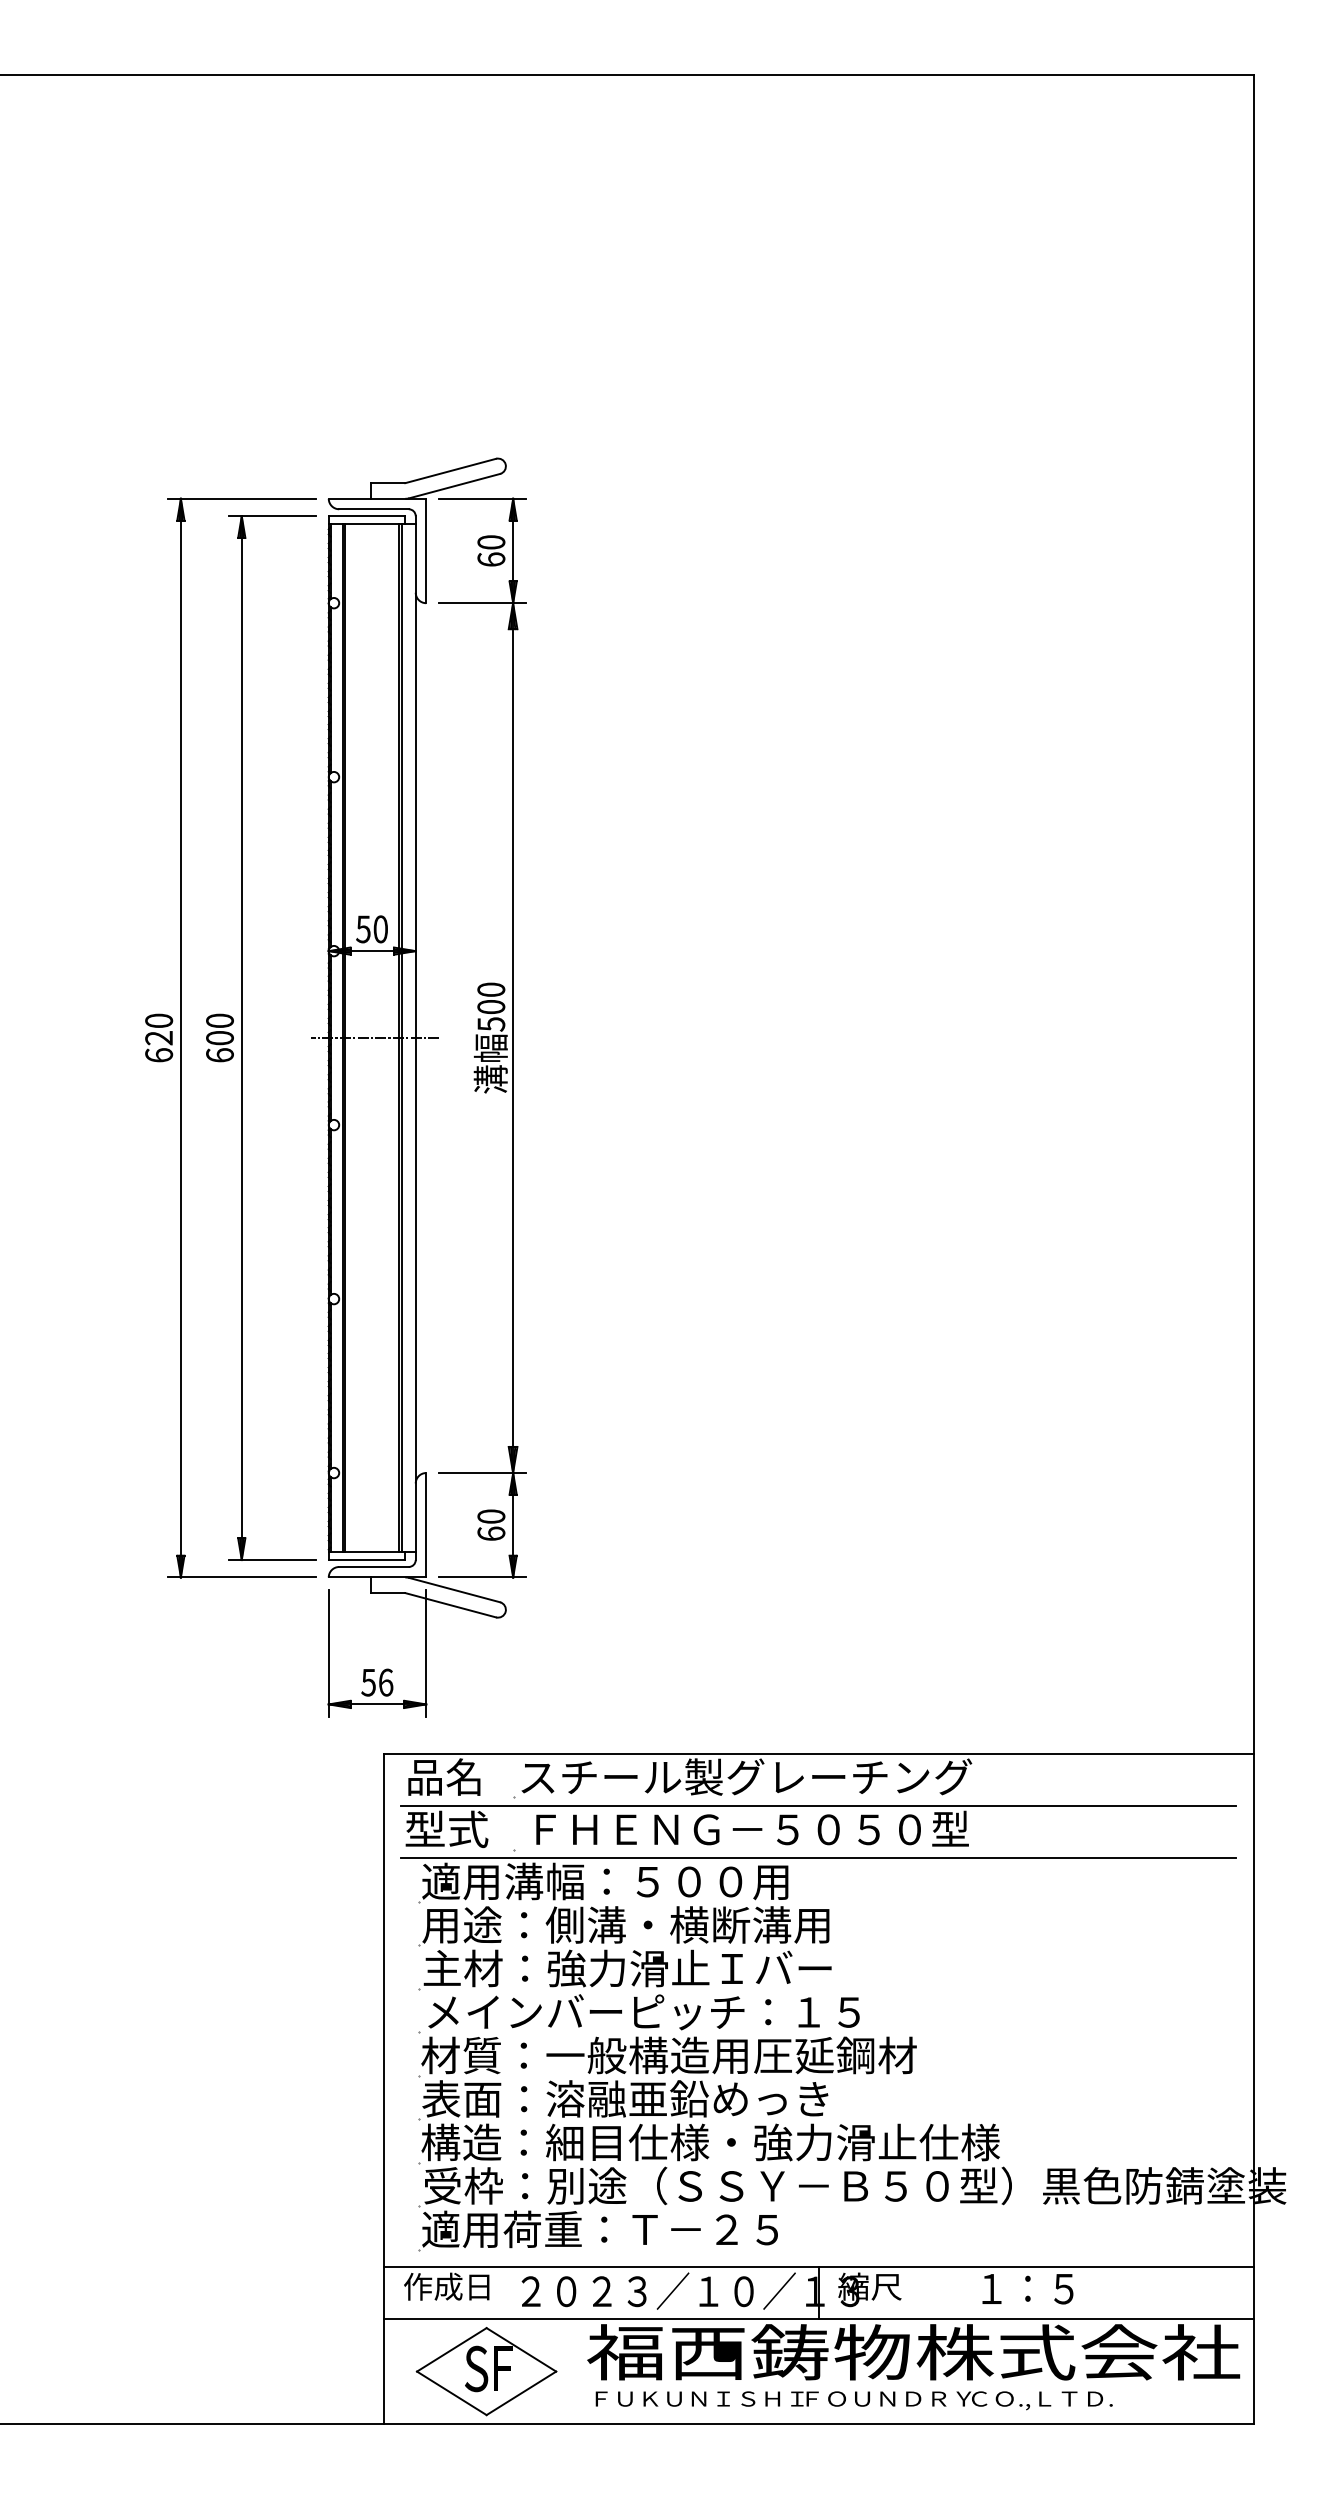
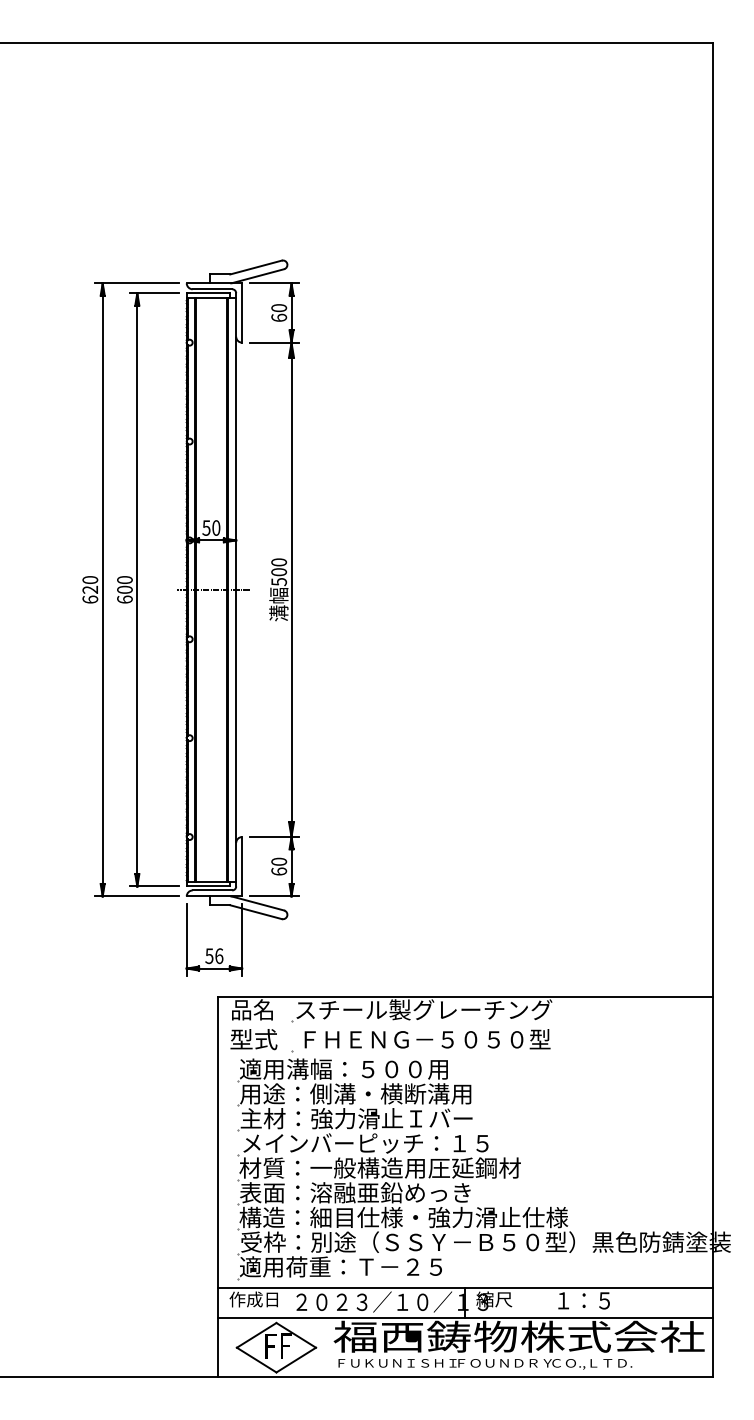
line: (819, 1806) -> (465, 1026), removed
line: (819, 1859) -> (465, 1056), removed
text: (476, 2369) -> (270, 1346), S -> F

